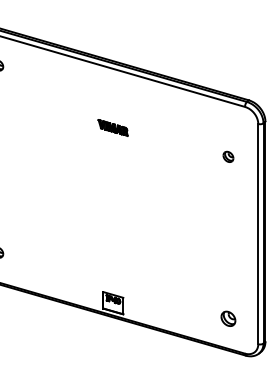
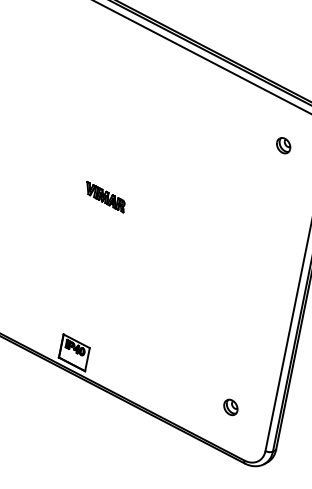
part: (112, 127) -> (104, 196), moved
part: (228, 156) -> (283, 145), moved
part: (228, 319) -> (230, 408), size x0.71

